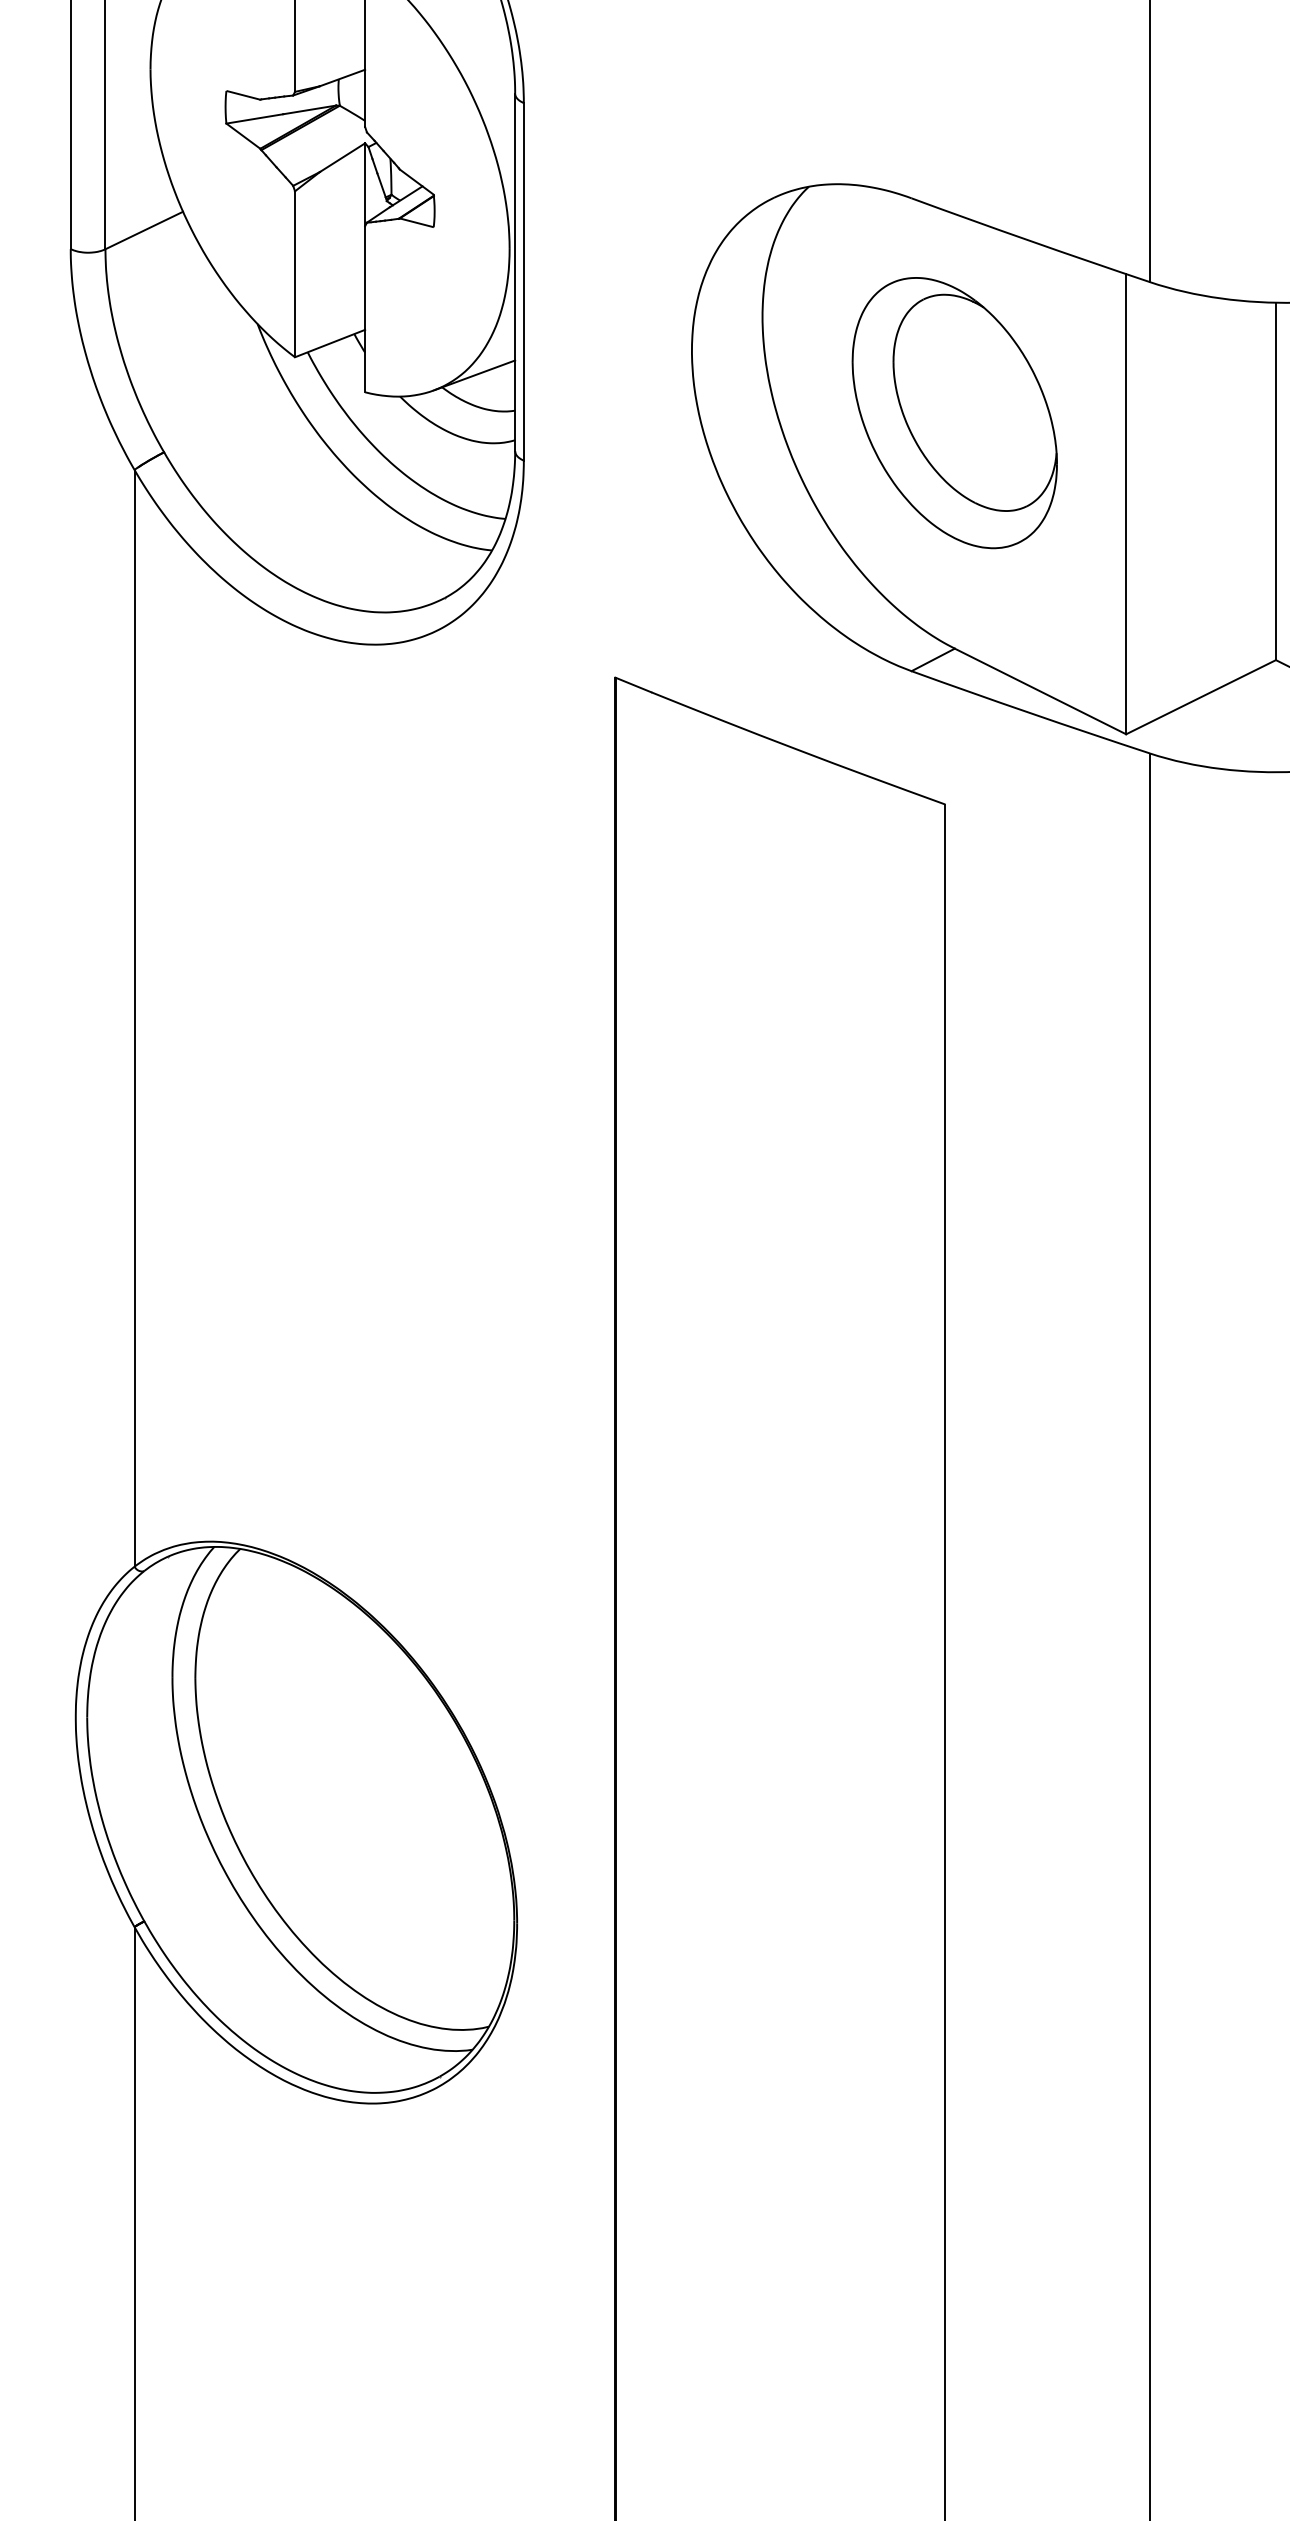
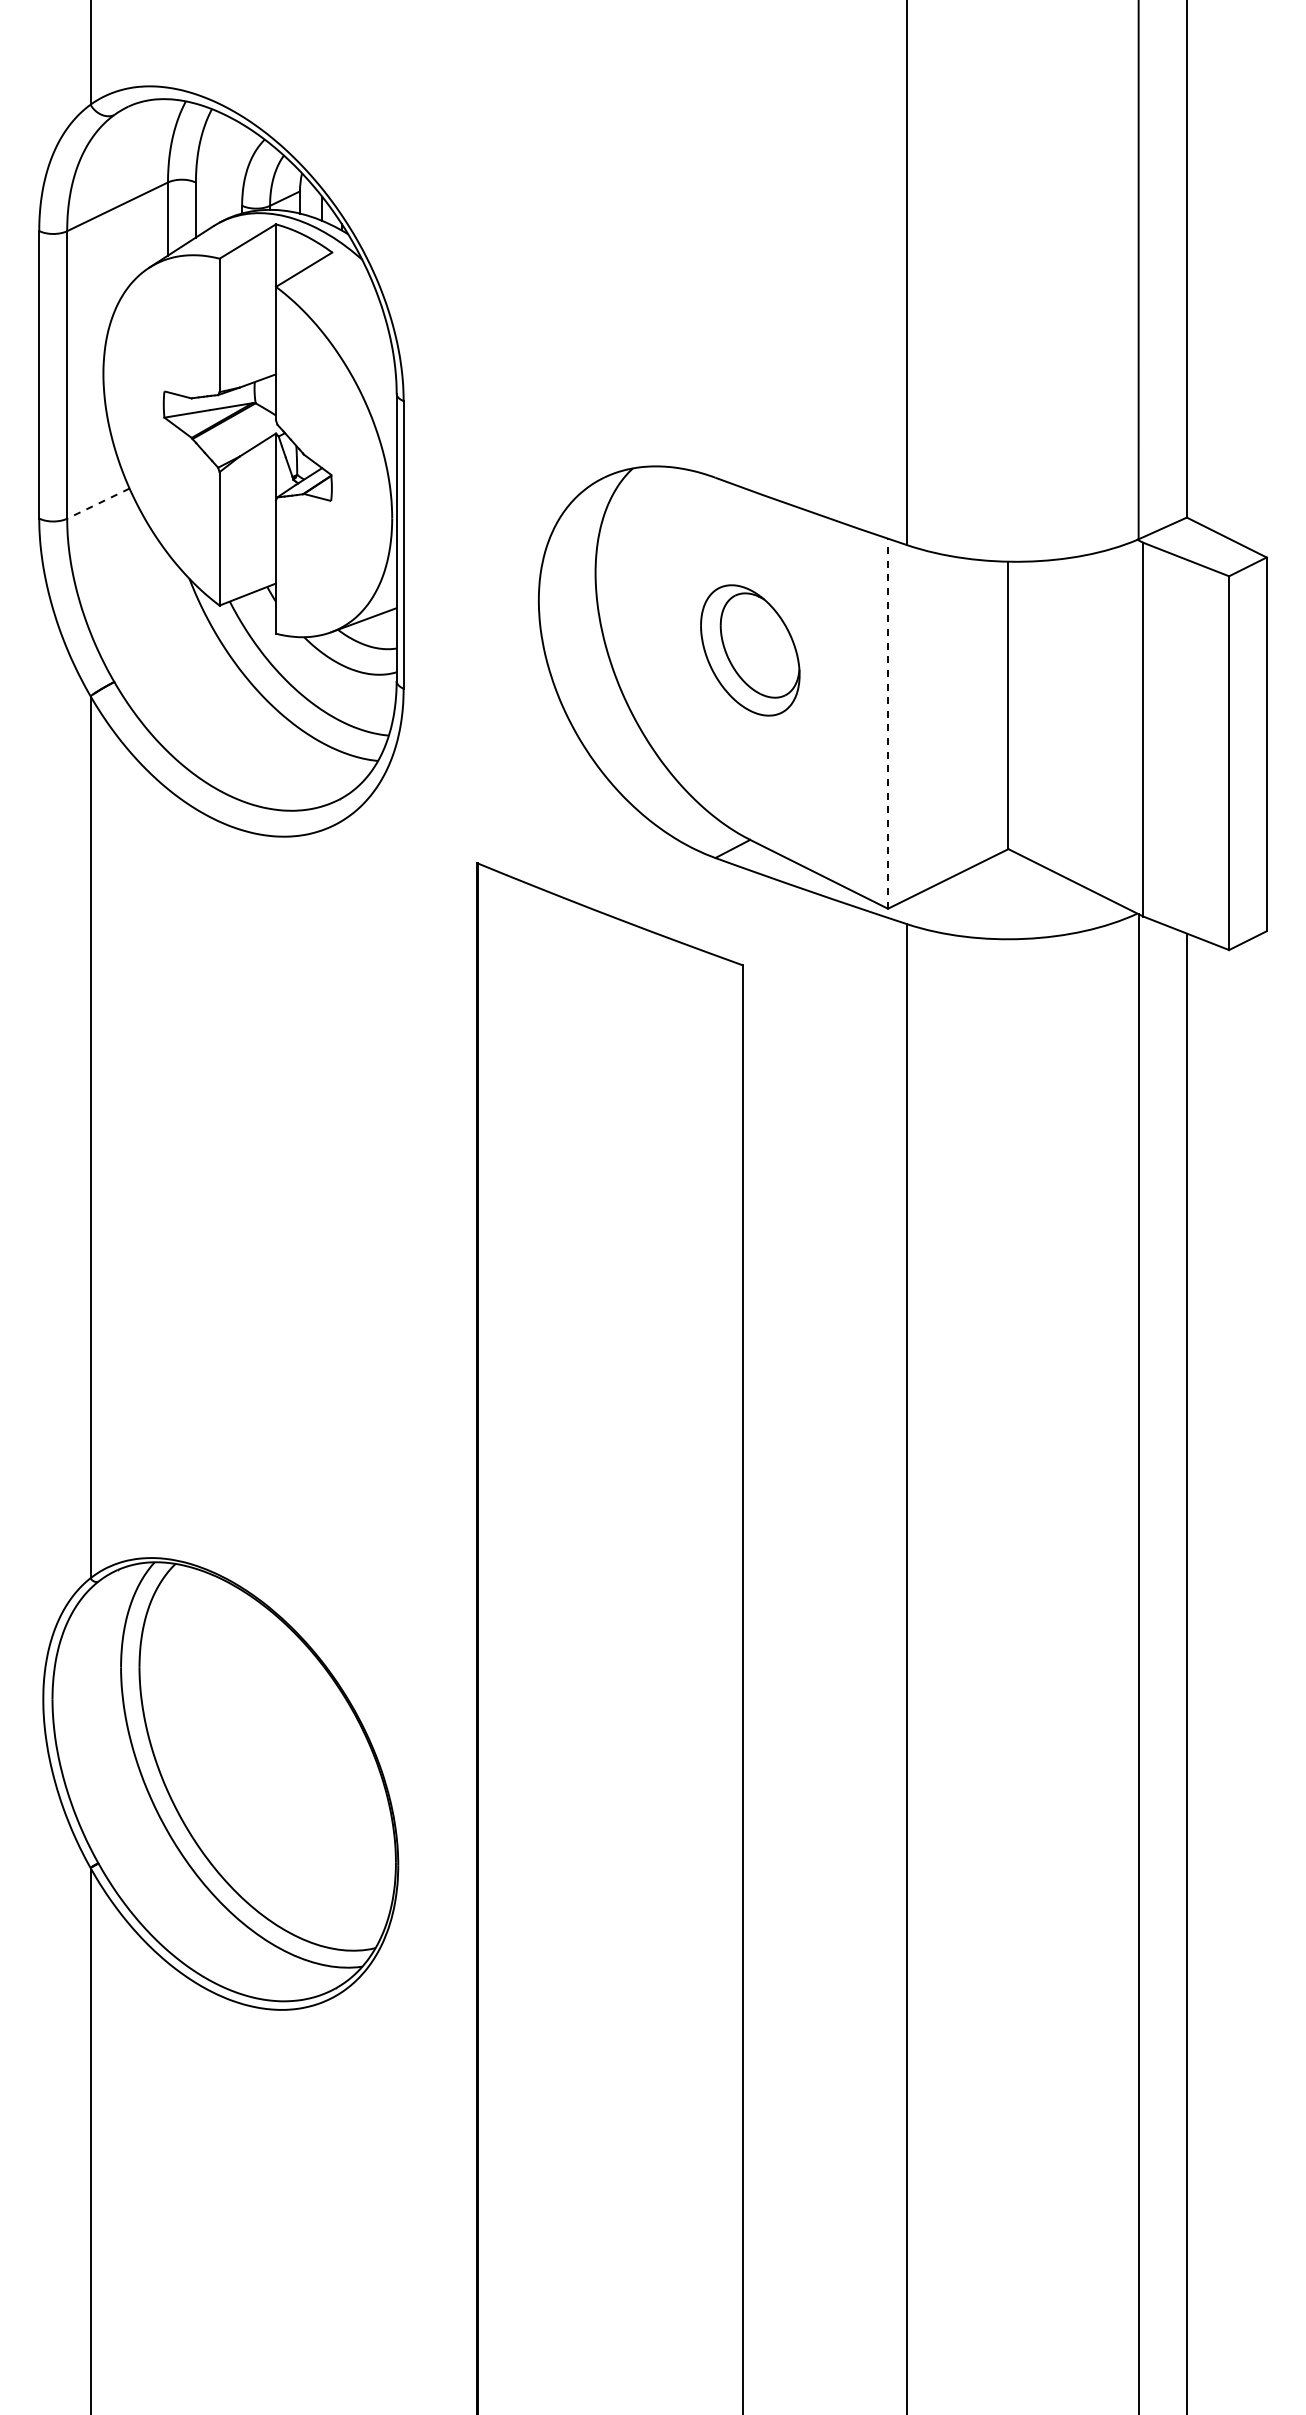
line: (144, 230) -> (98, 503), solid -> dashed
part: (955, 413) -> (750, 650), size x0.6
line: (1126, 503) -> (888, 723), solid -> dashed

